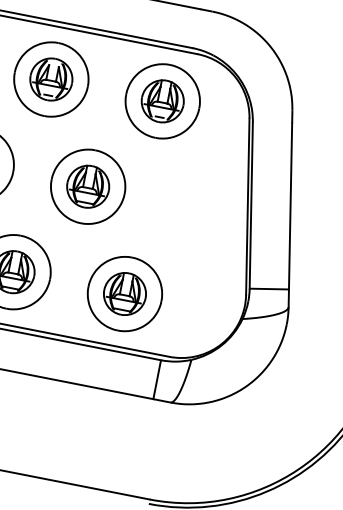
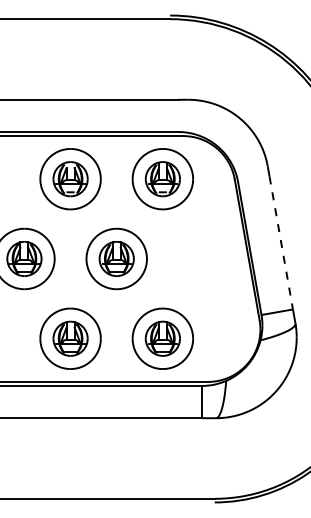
line: (290, 205) -> (281, 242), solid -> dashed

